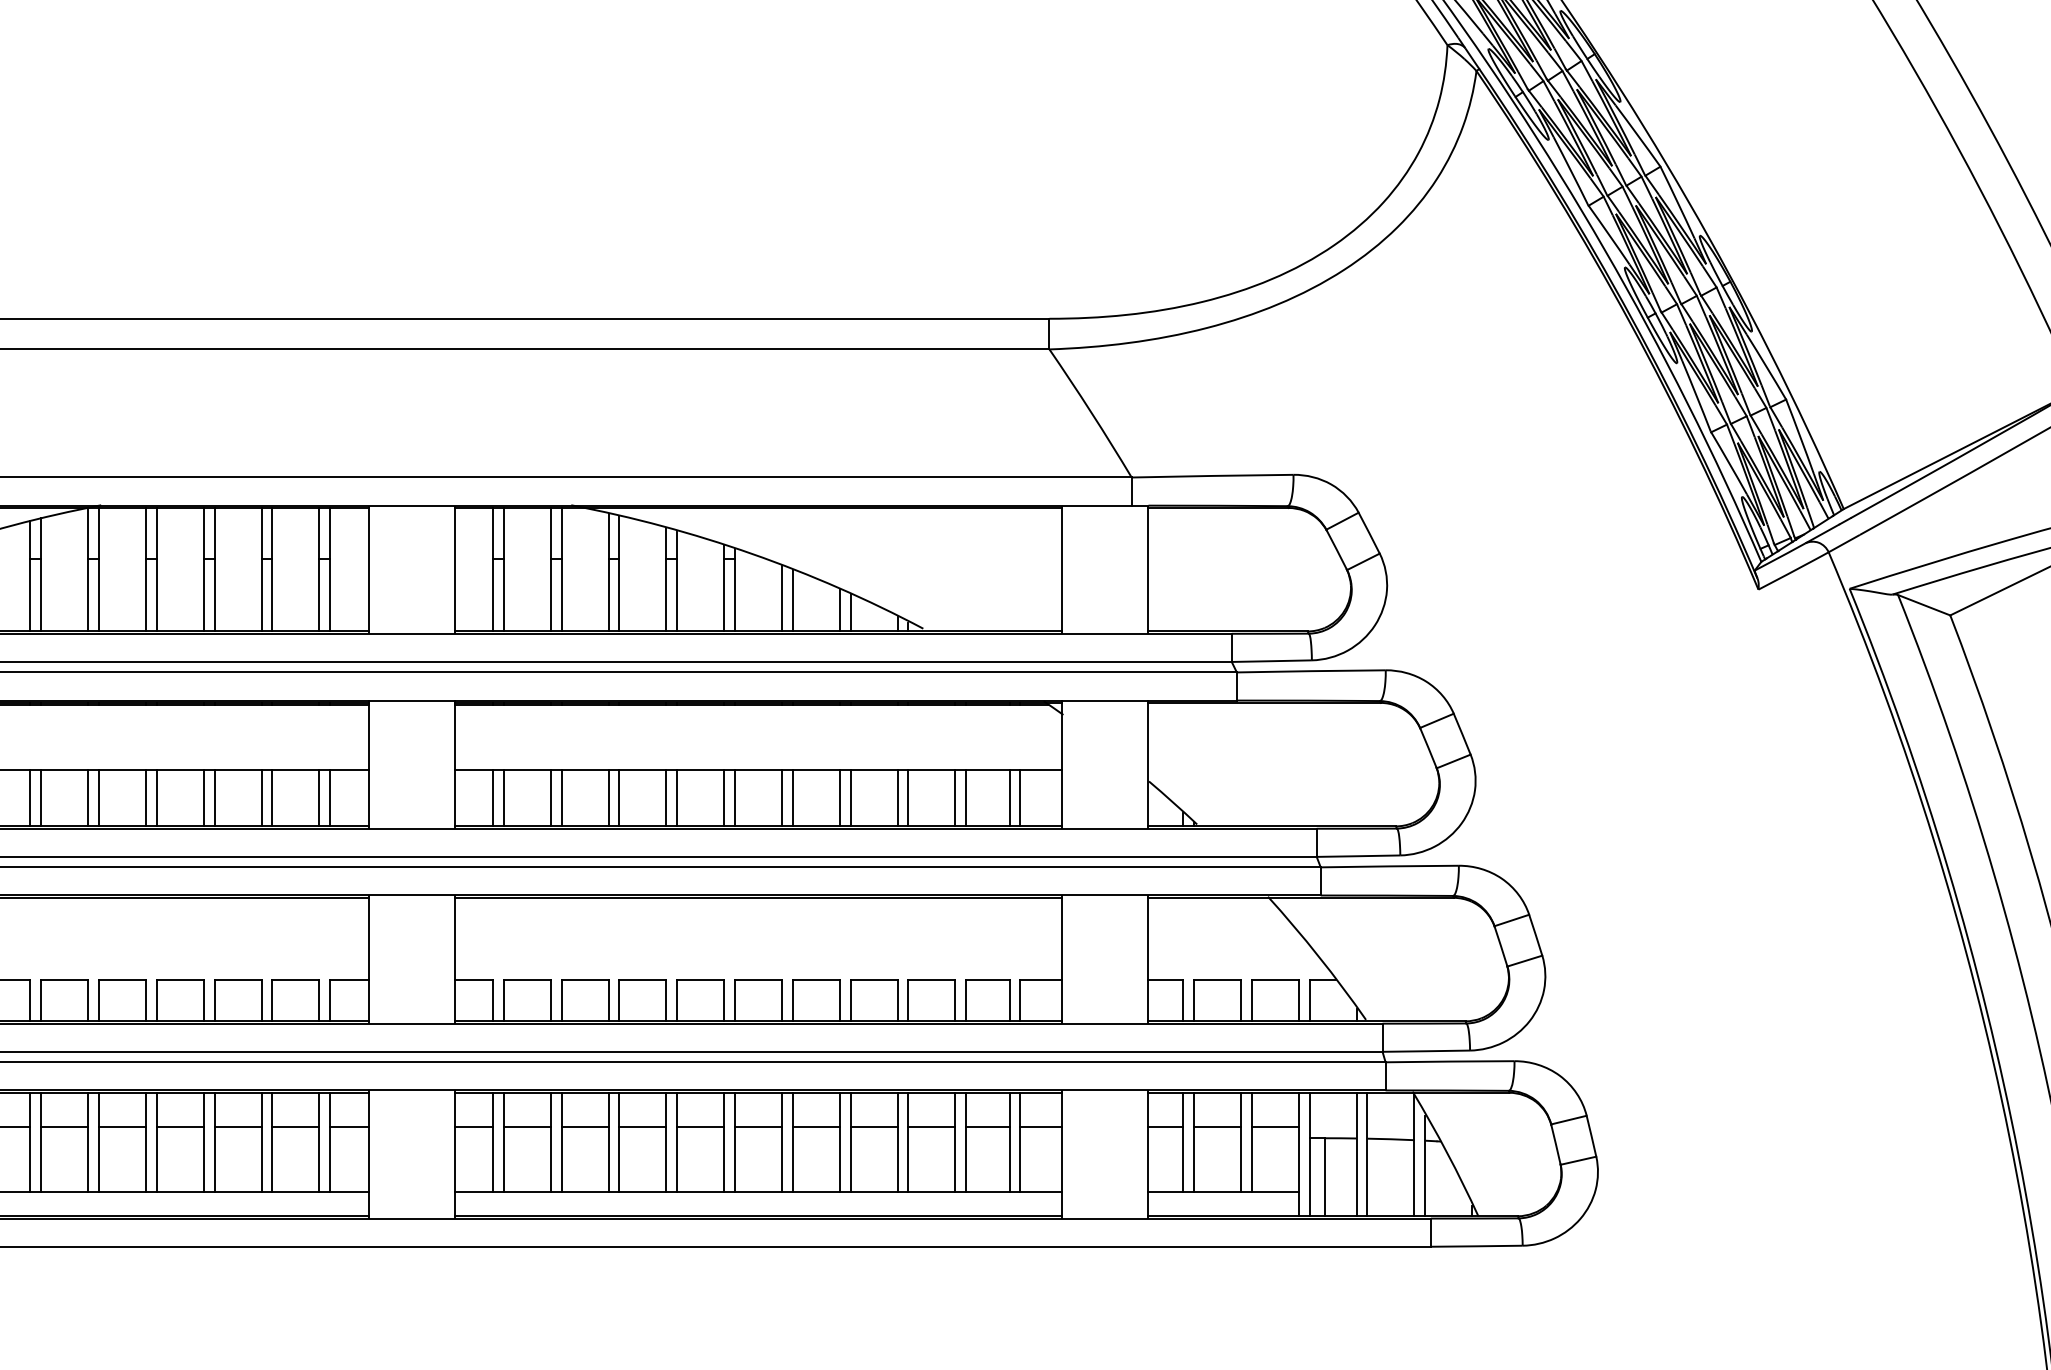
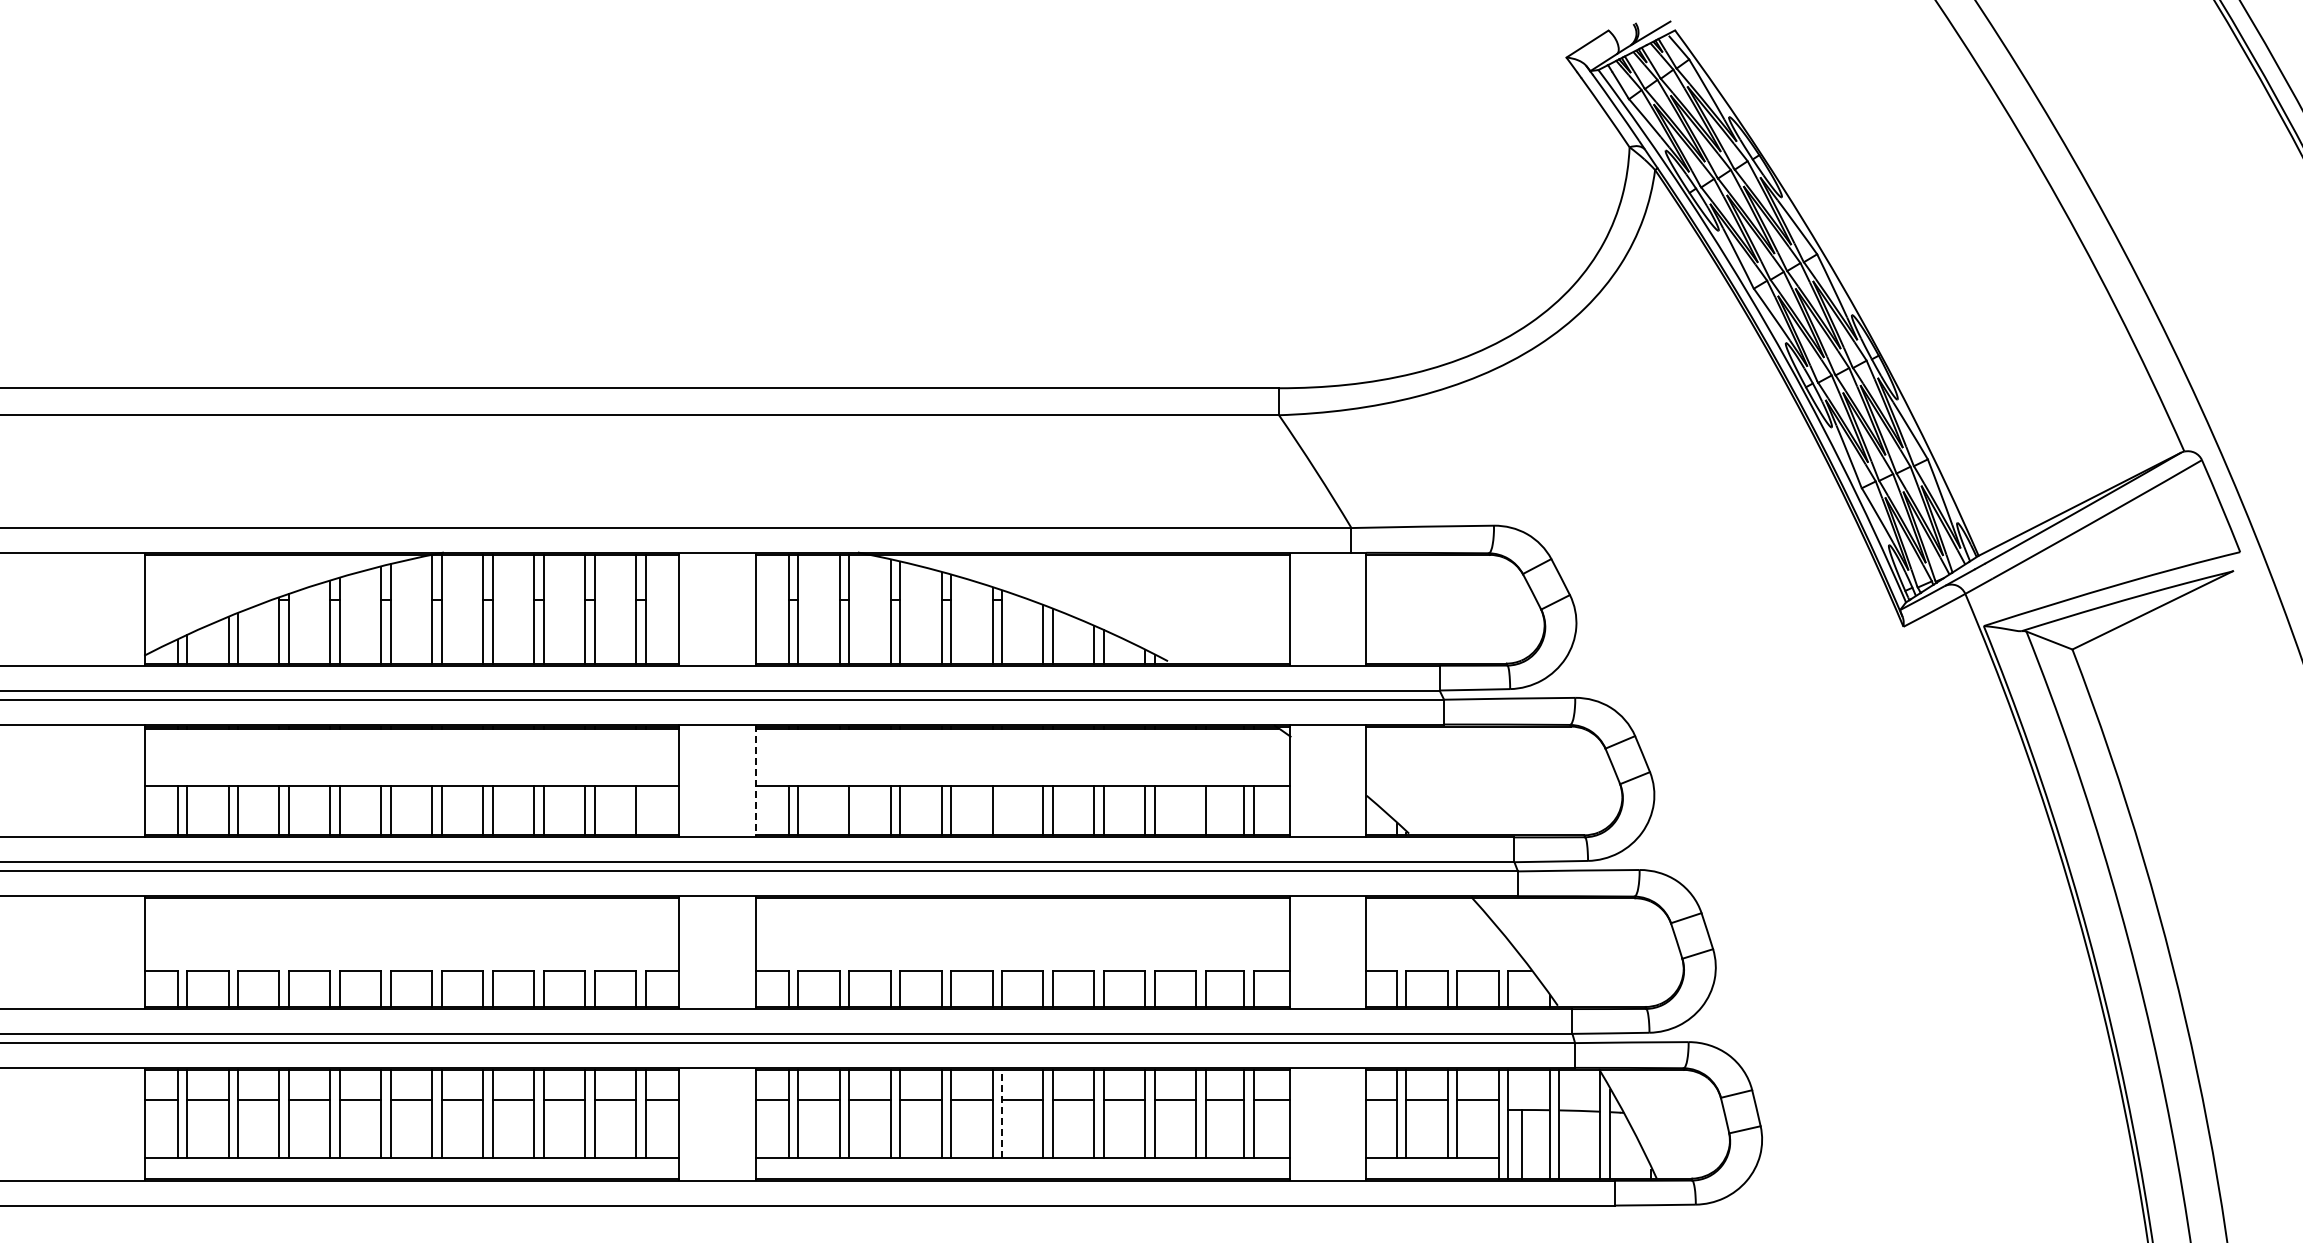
line: (455, 764) -> (755, 780), solid -> dashed
line: (330, 798) -> (645, 810), removed
line: (550, 798) -> (839, 810), removed
line: (735, 798) -> (1002, 810), removed
line: (955, 798) -> (1196, 810), removed
line: (735, 1142) -> (1002, 1113), solid -> dashed

